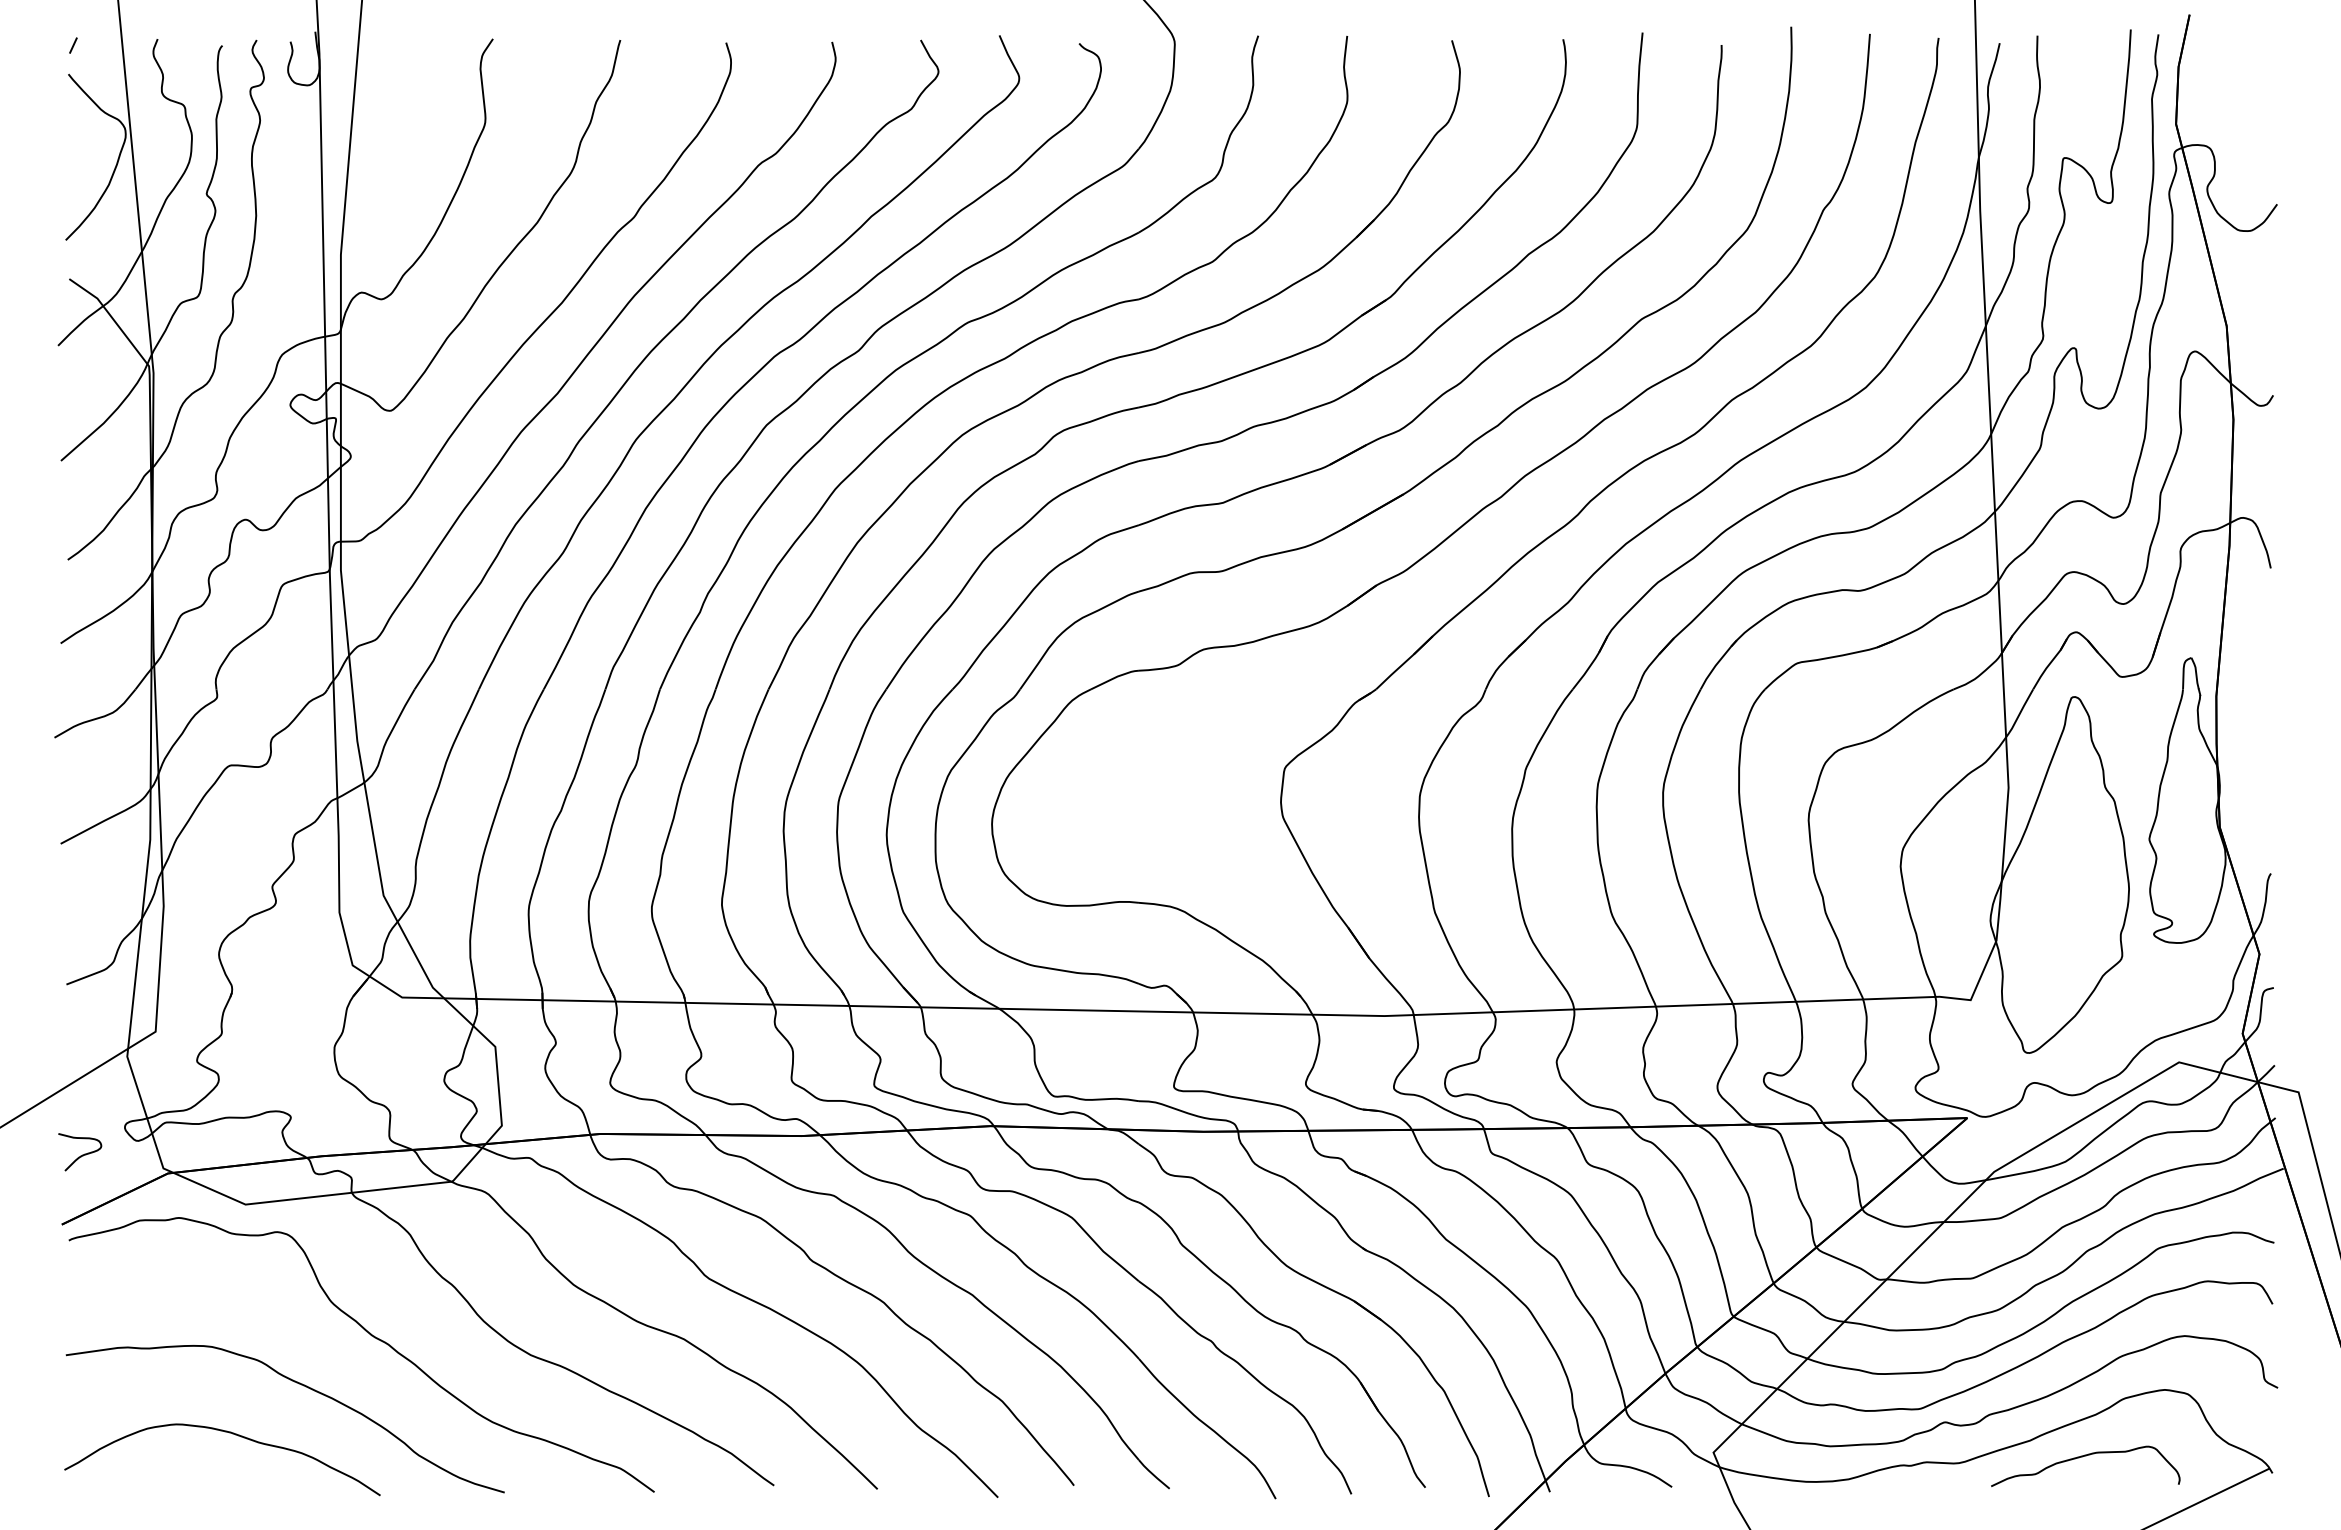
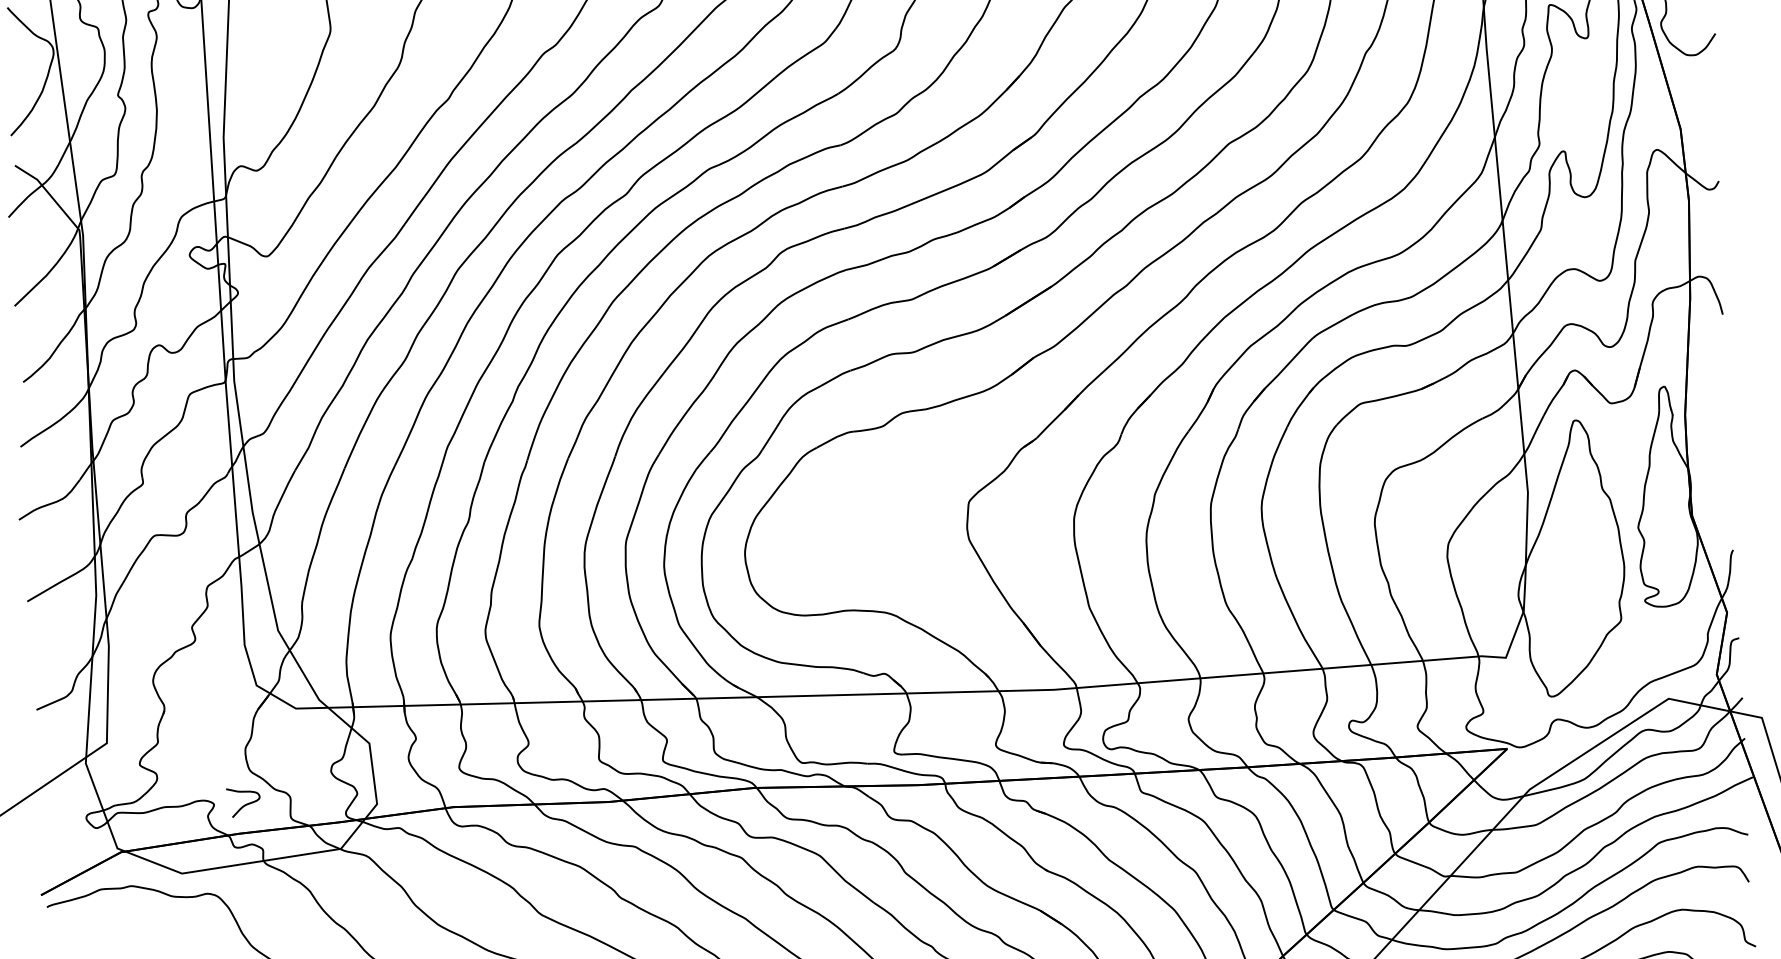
curve: (82, 1154) -> (245, 804), moved

